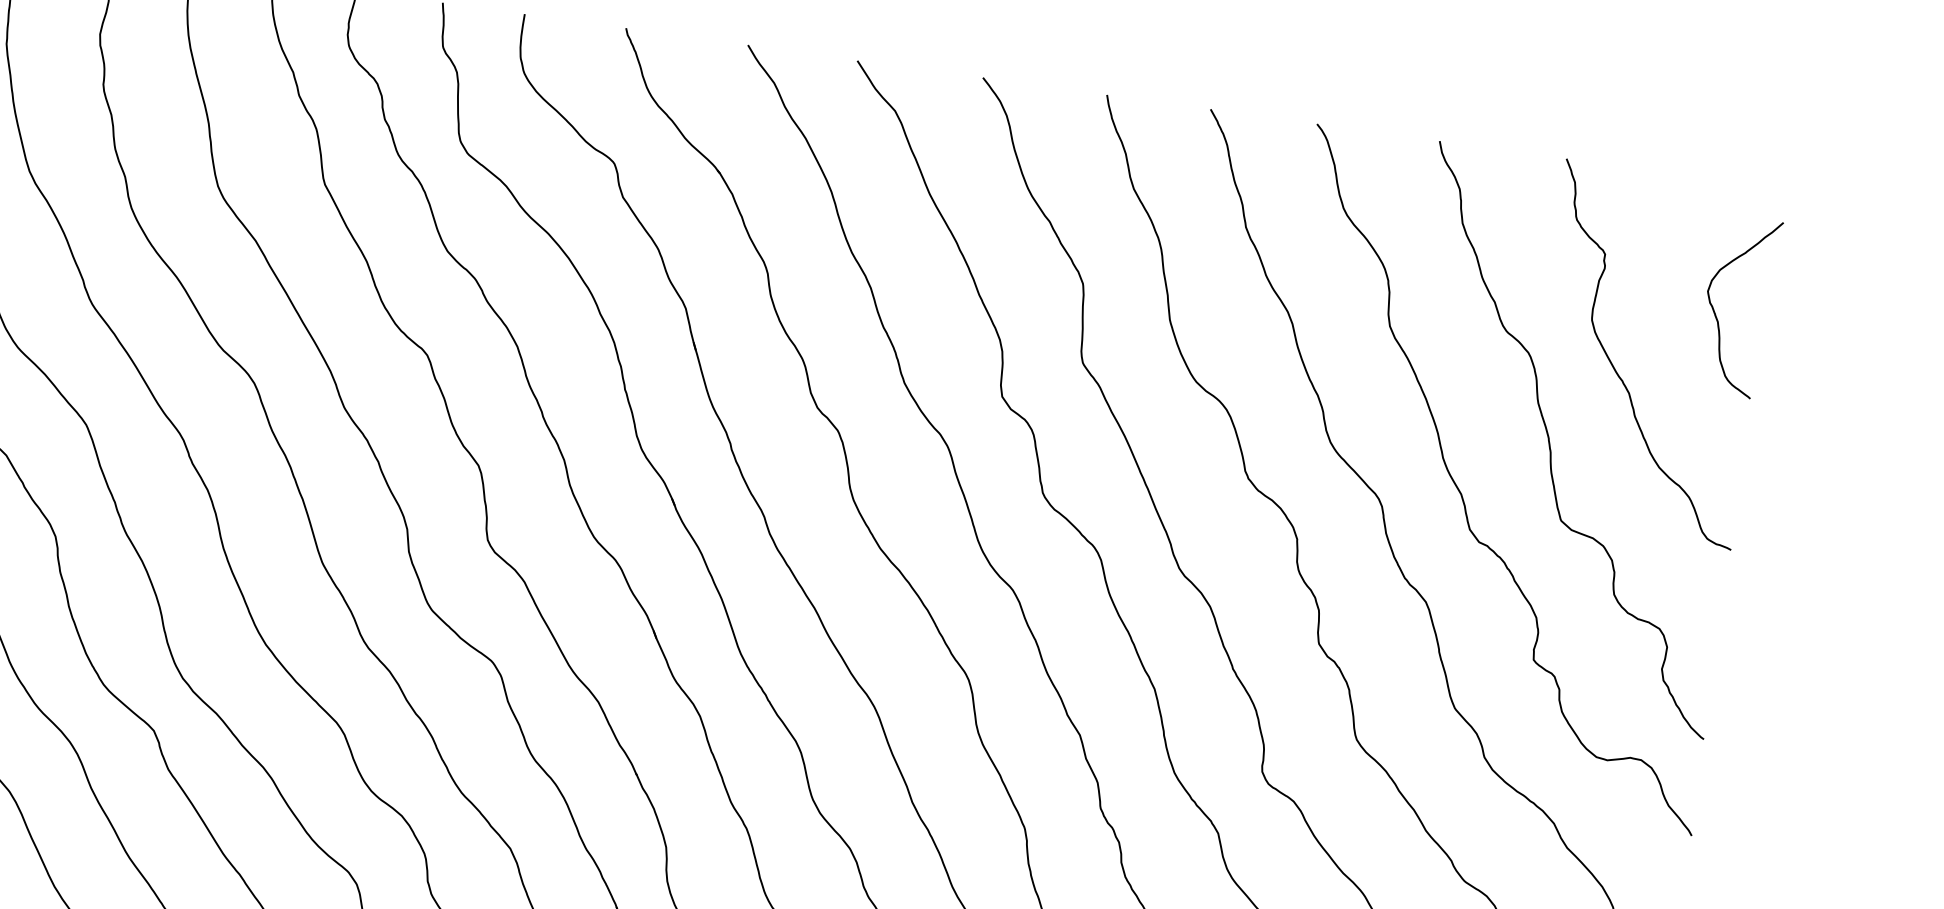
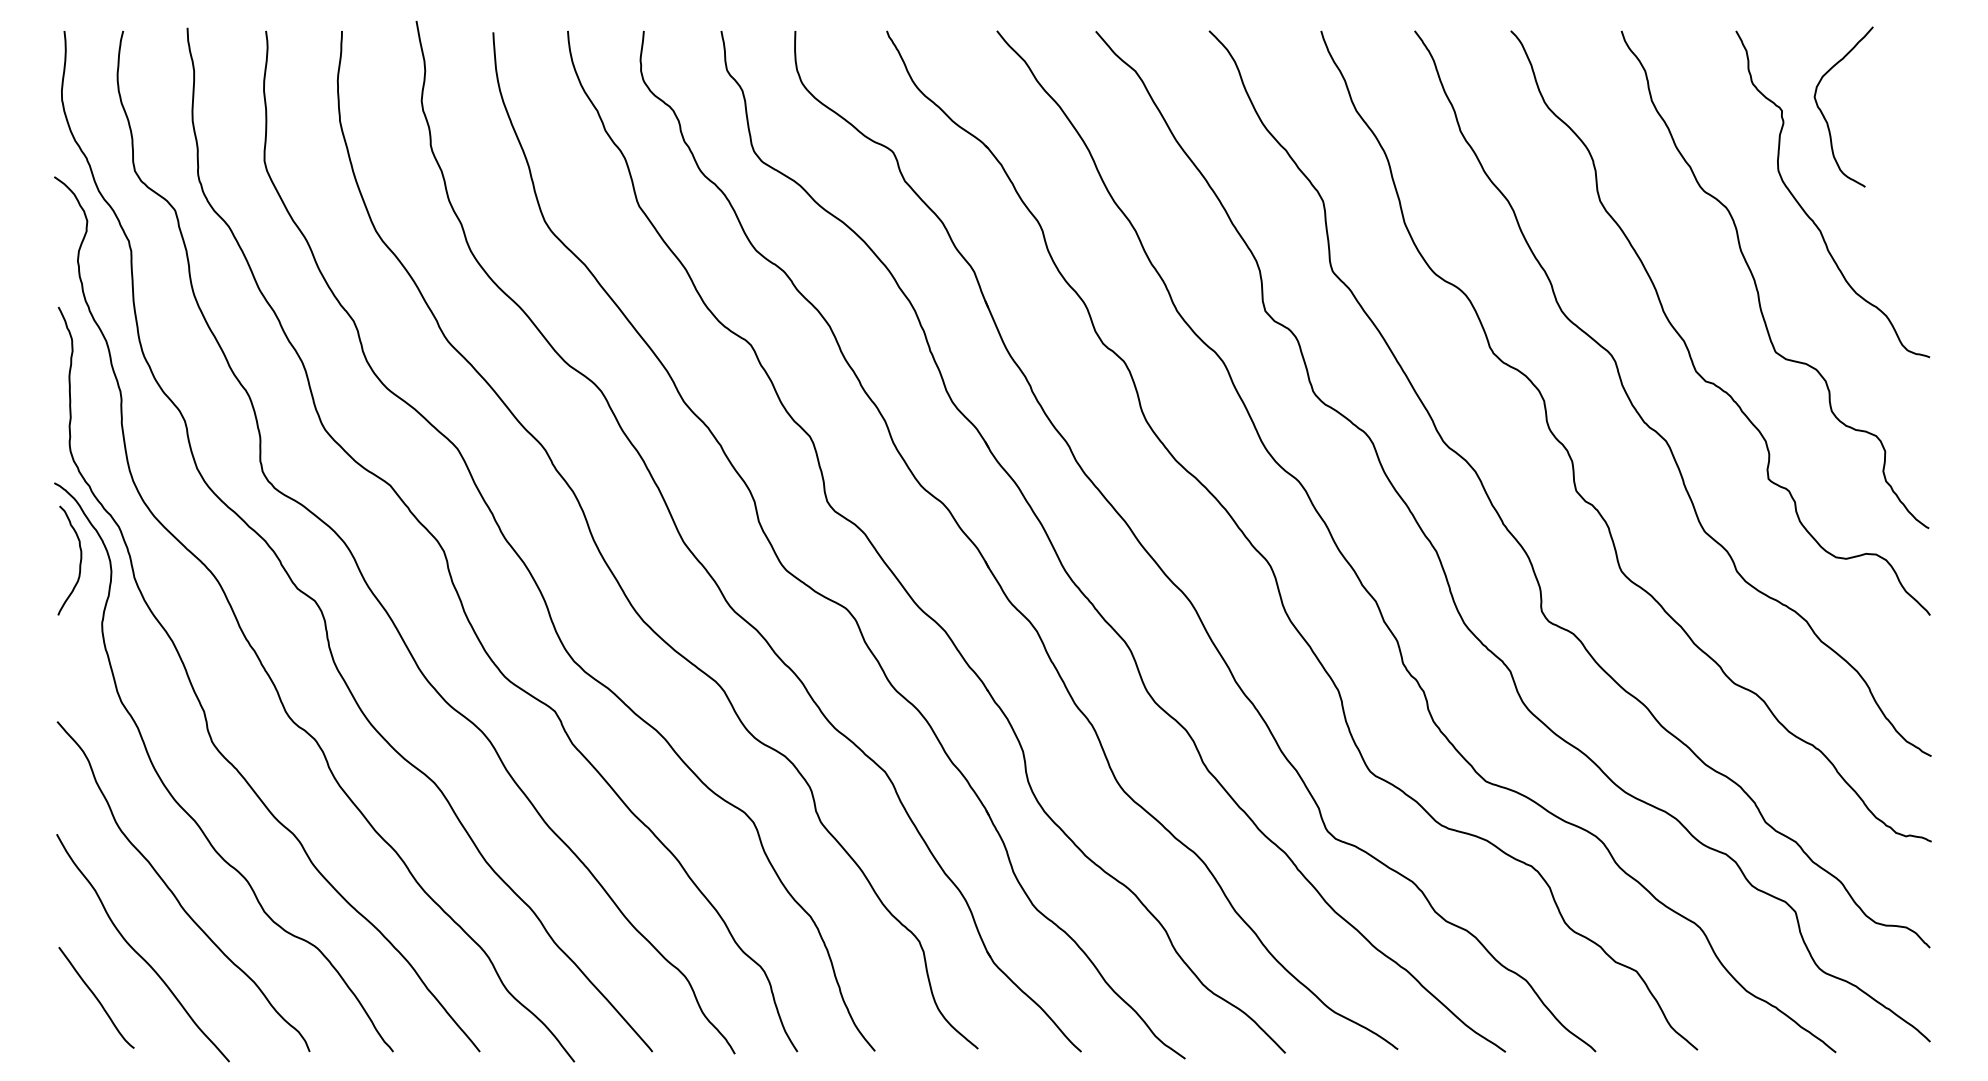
curve: (1716, 313) -> (1824, 115), moved

